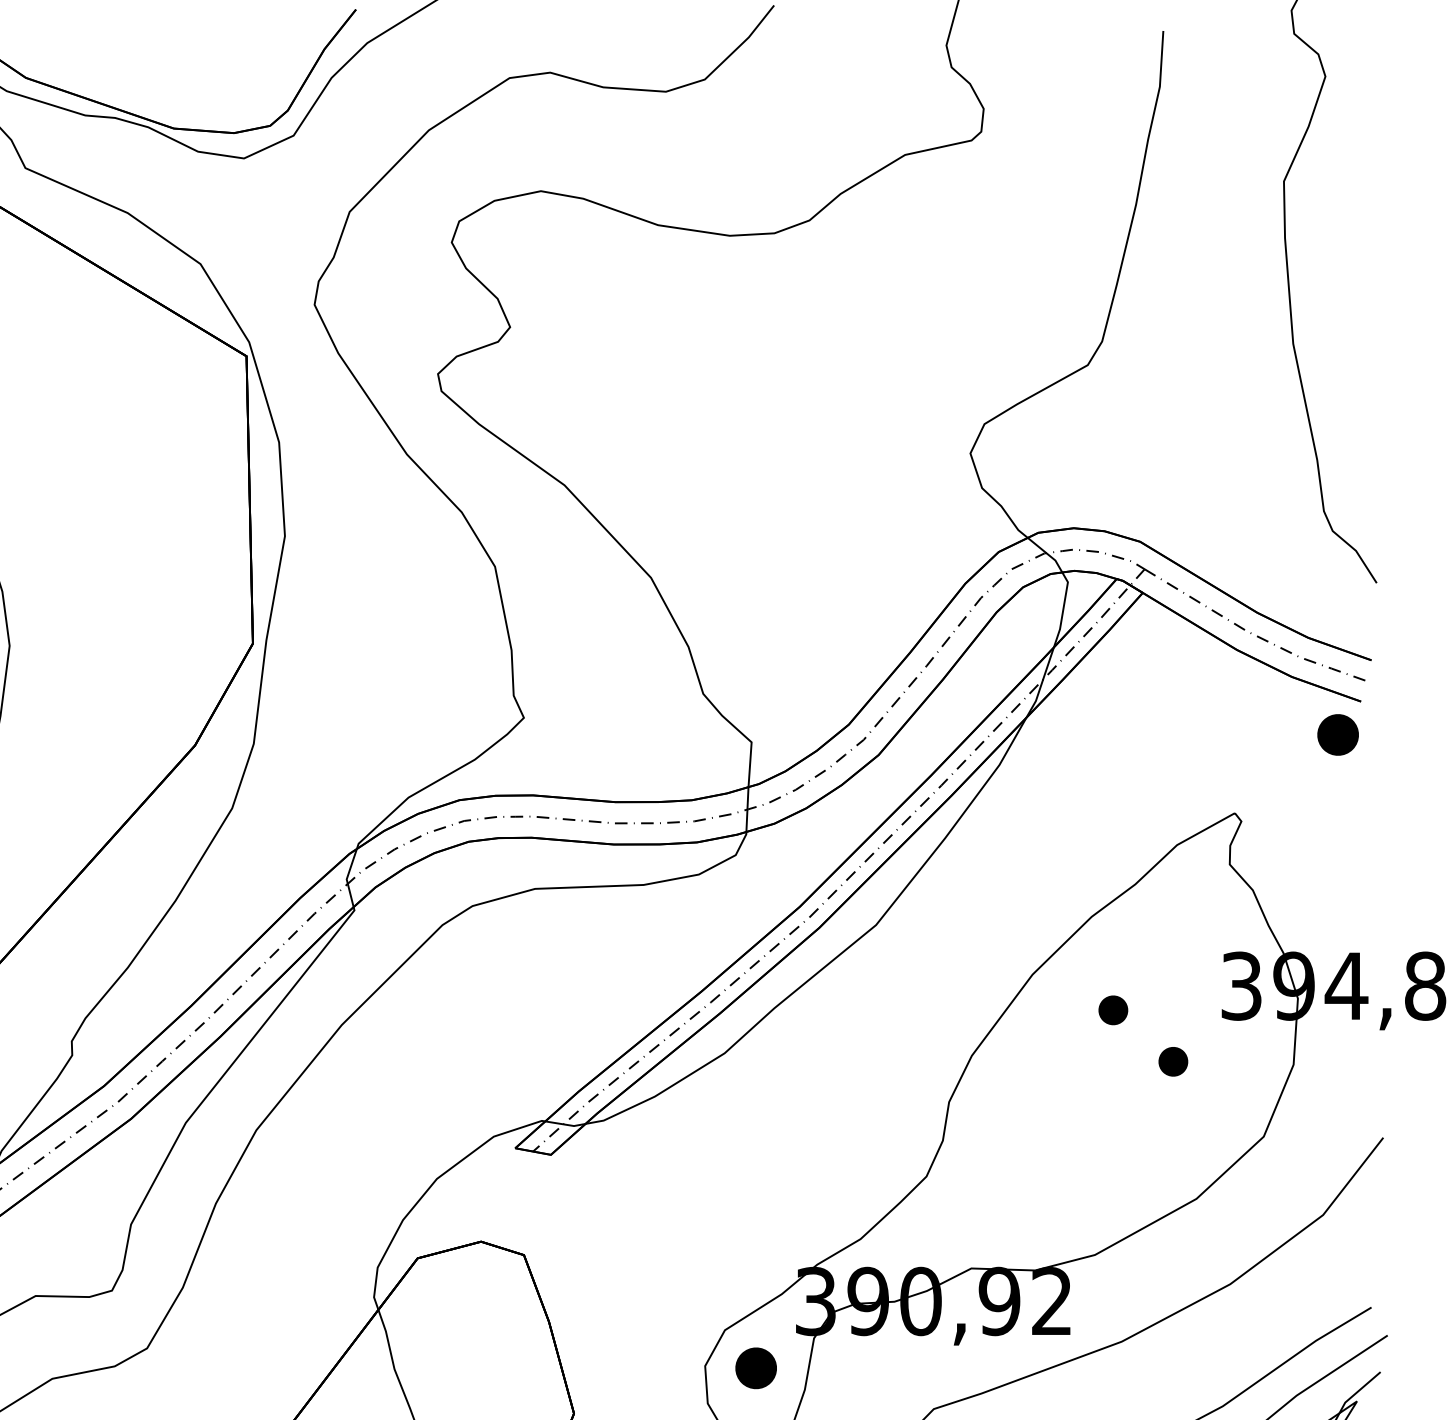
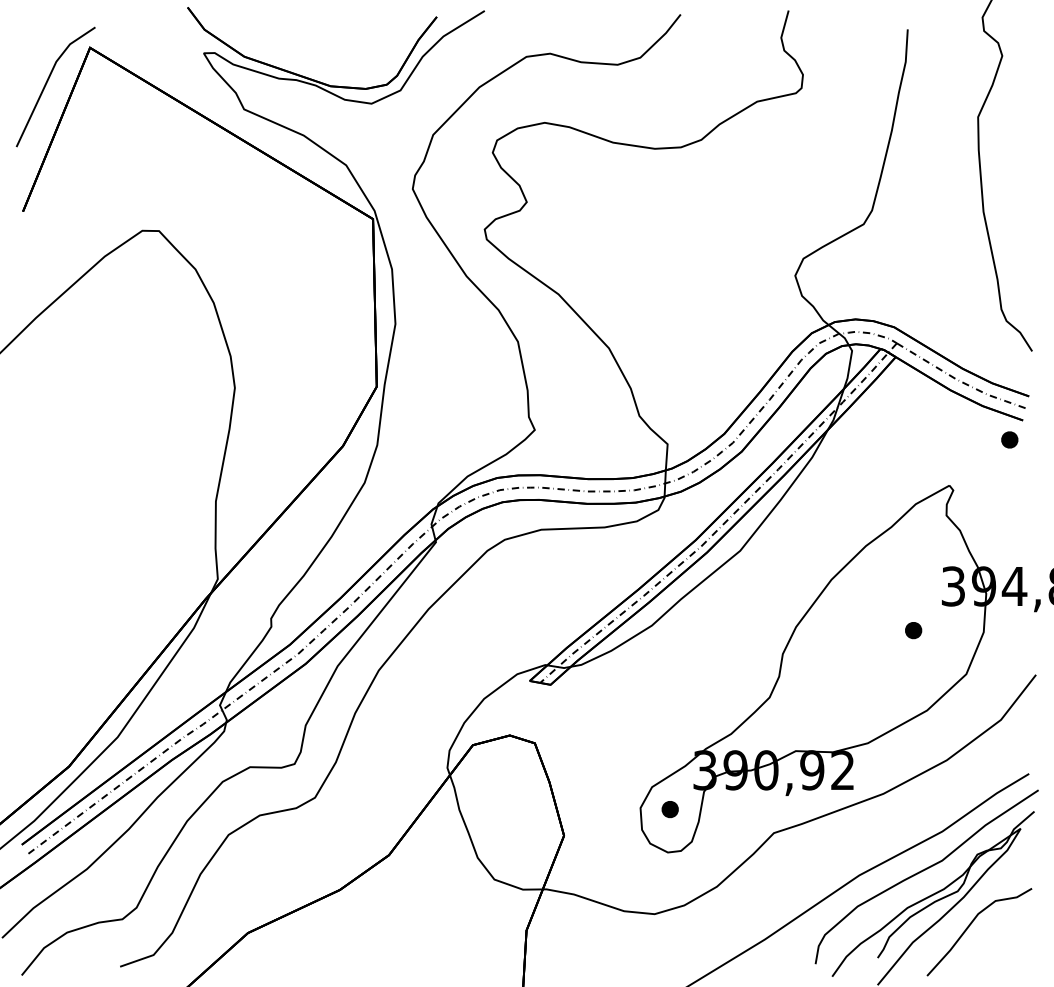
part: (1337, 734) -> (1009, 439), size x0.71
part: (1113, 1010) -> (878, 600), removed
part: (754, 1368) -> (669, 809), size x0.71

